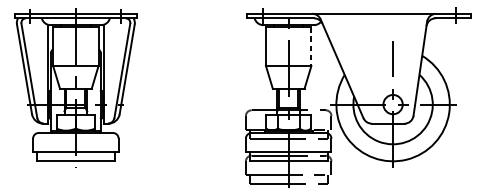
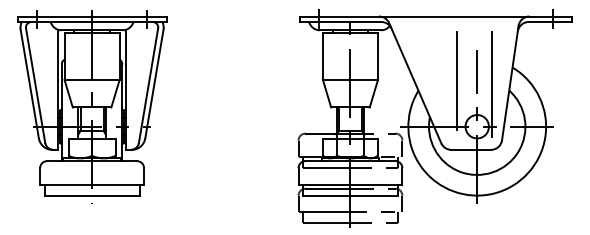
line: (311, 46) -> (378, 56), dashed -> solid
line: (376, 67) -> (456, 81), added
line: (405, 68) -> (492, 83), added

